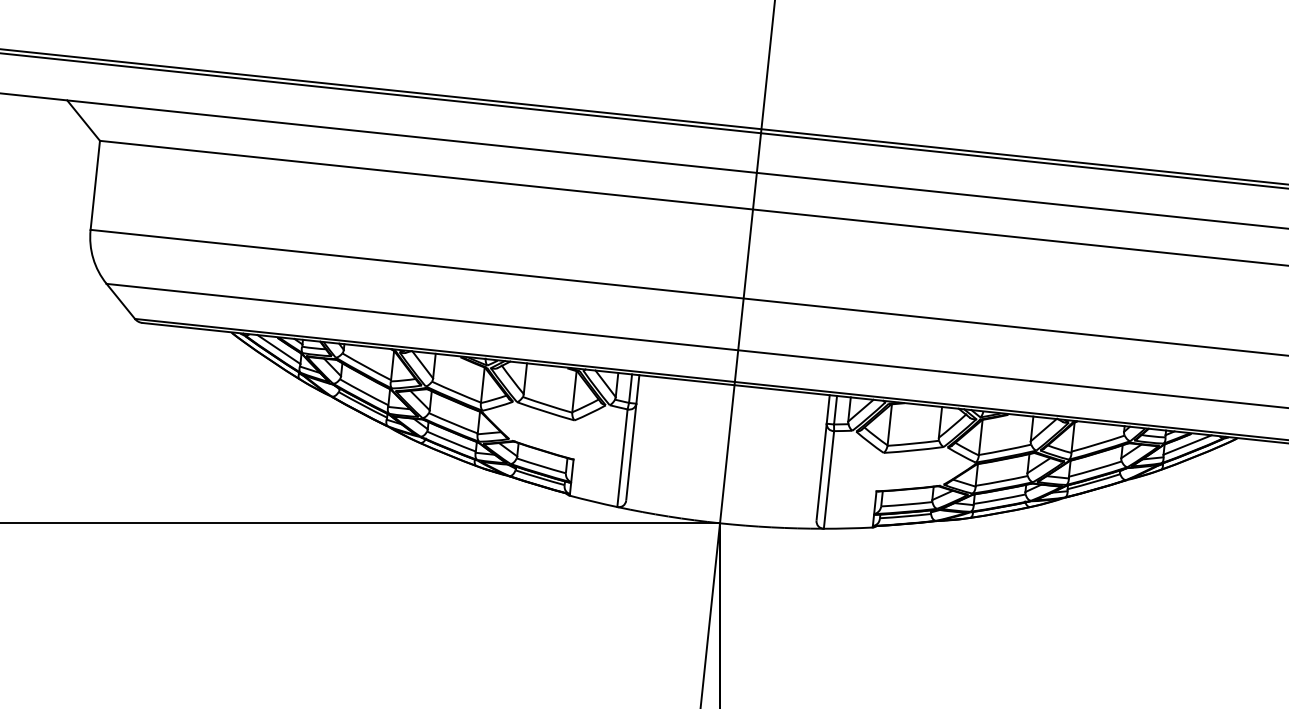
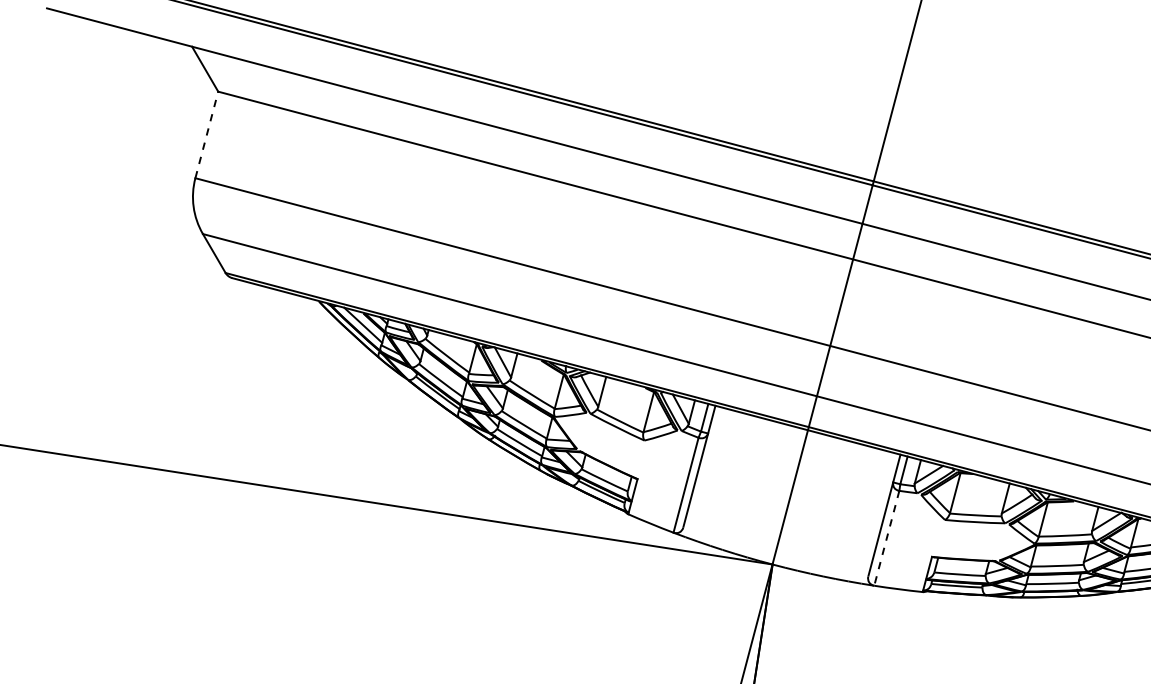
line: (95, 185) -> (207, 135), solid -> dashed
line: (828, 480) -> (886, 538), solid -> dashed

